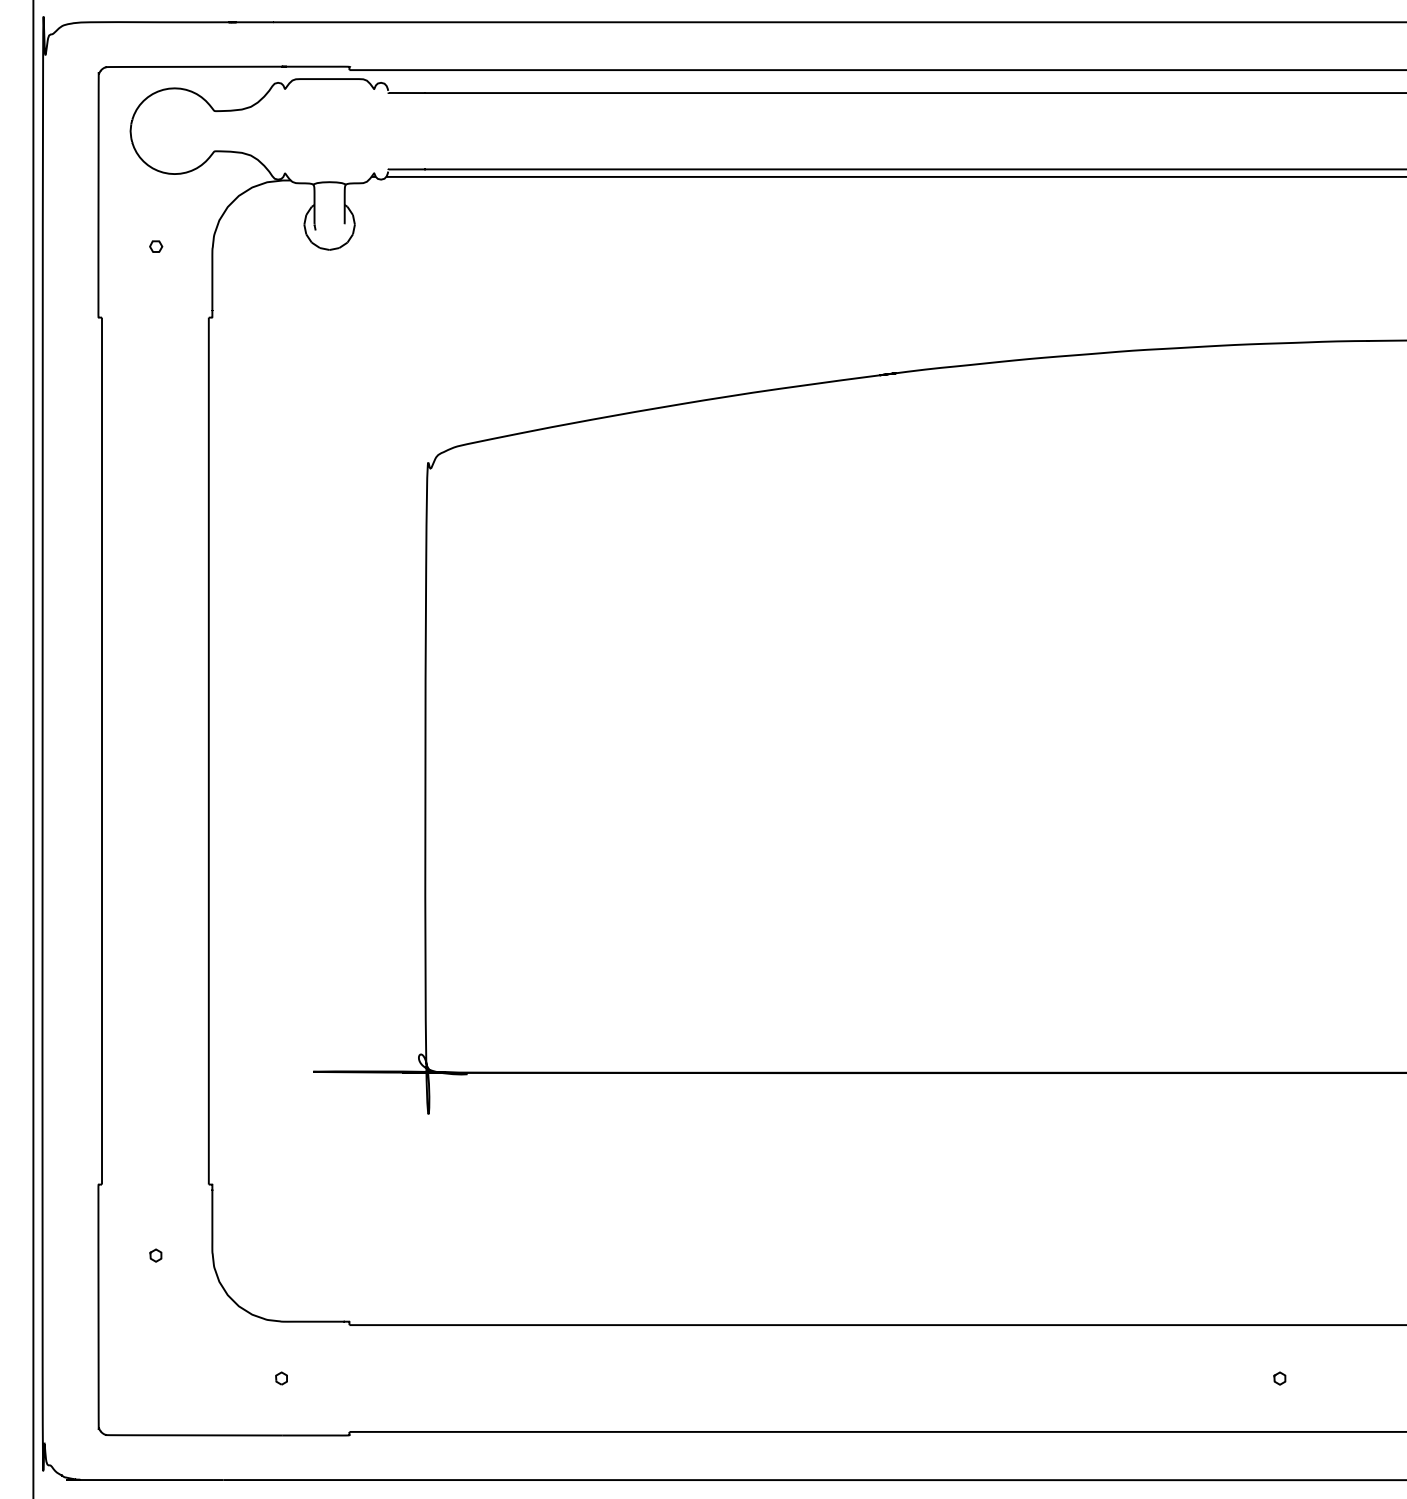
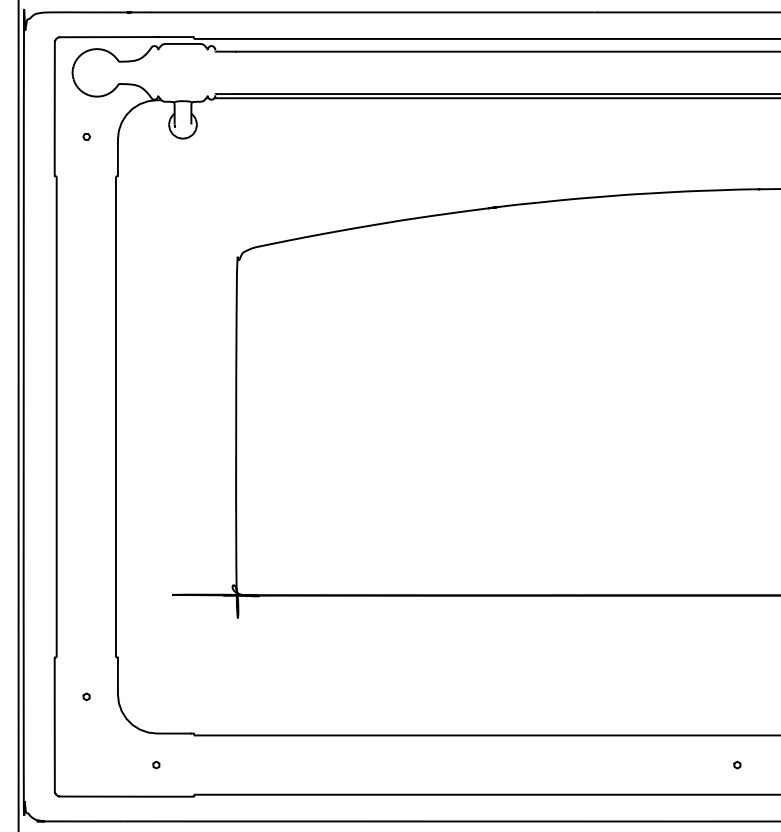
part: (1280, 1377) -> (737, 764), moved

